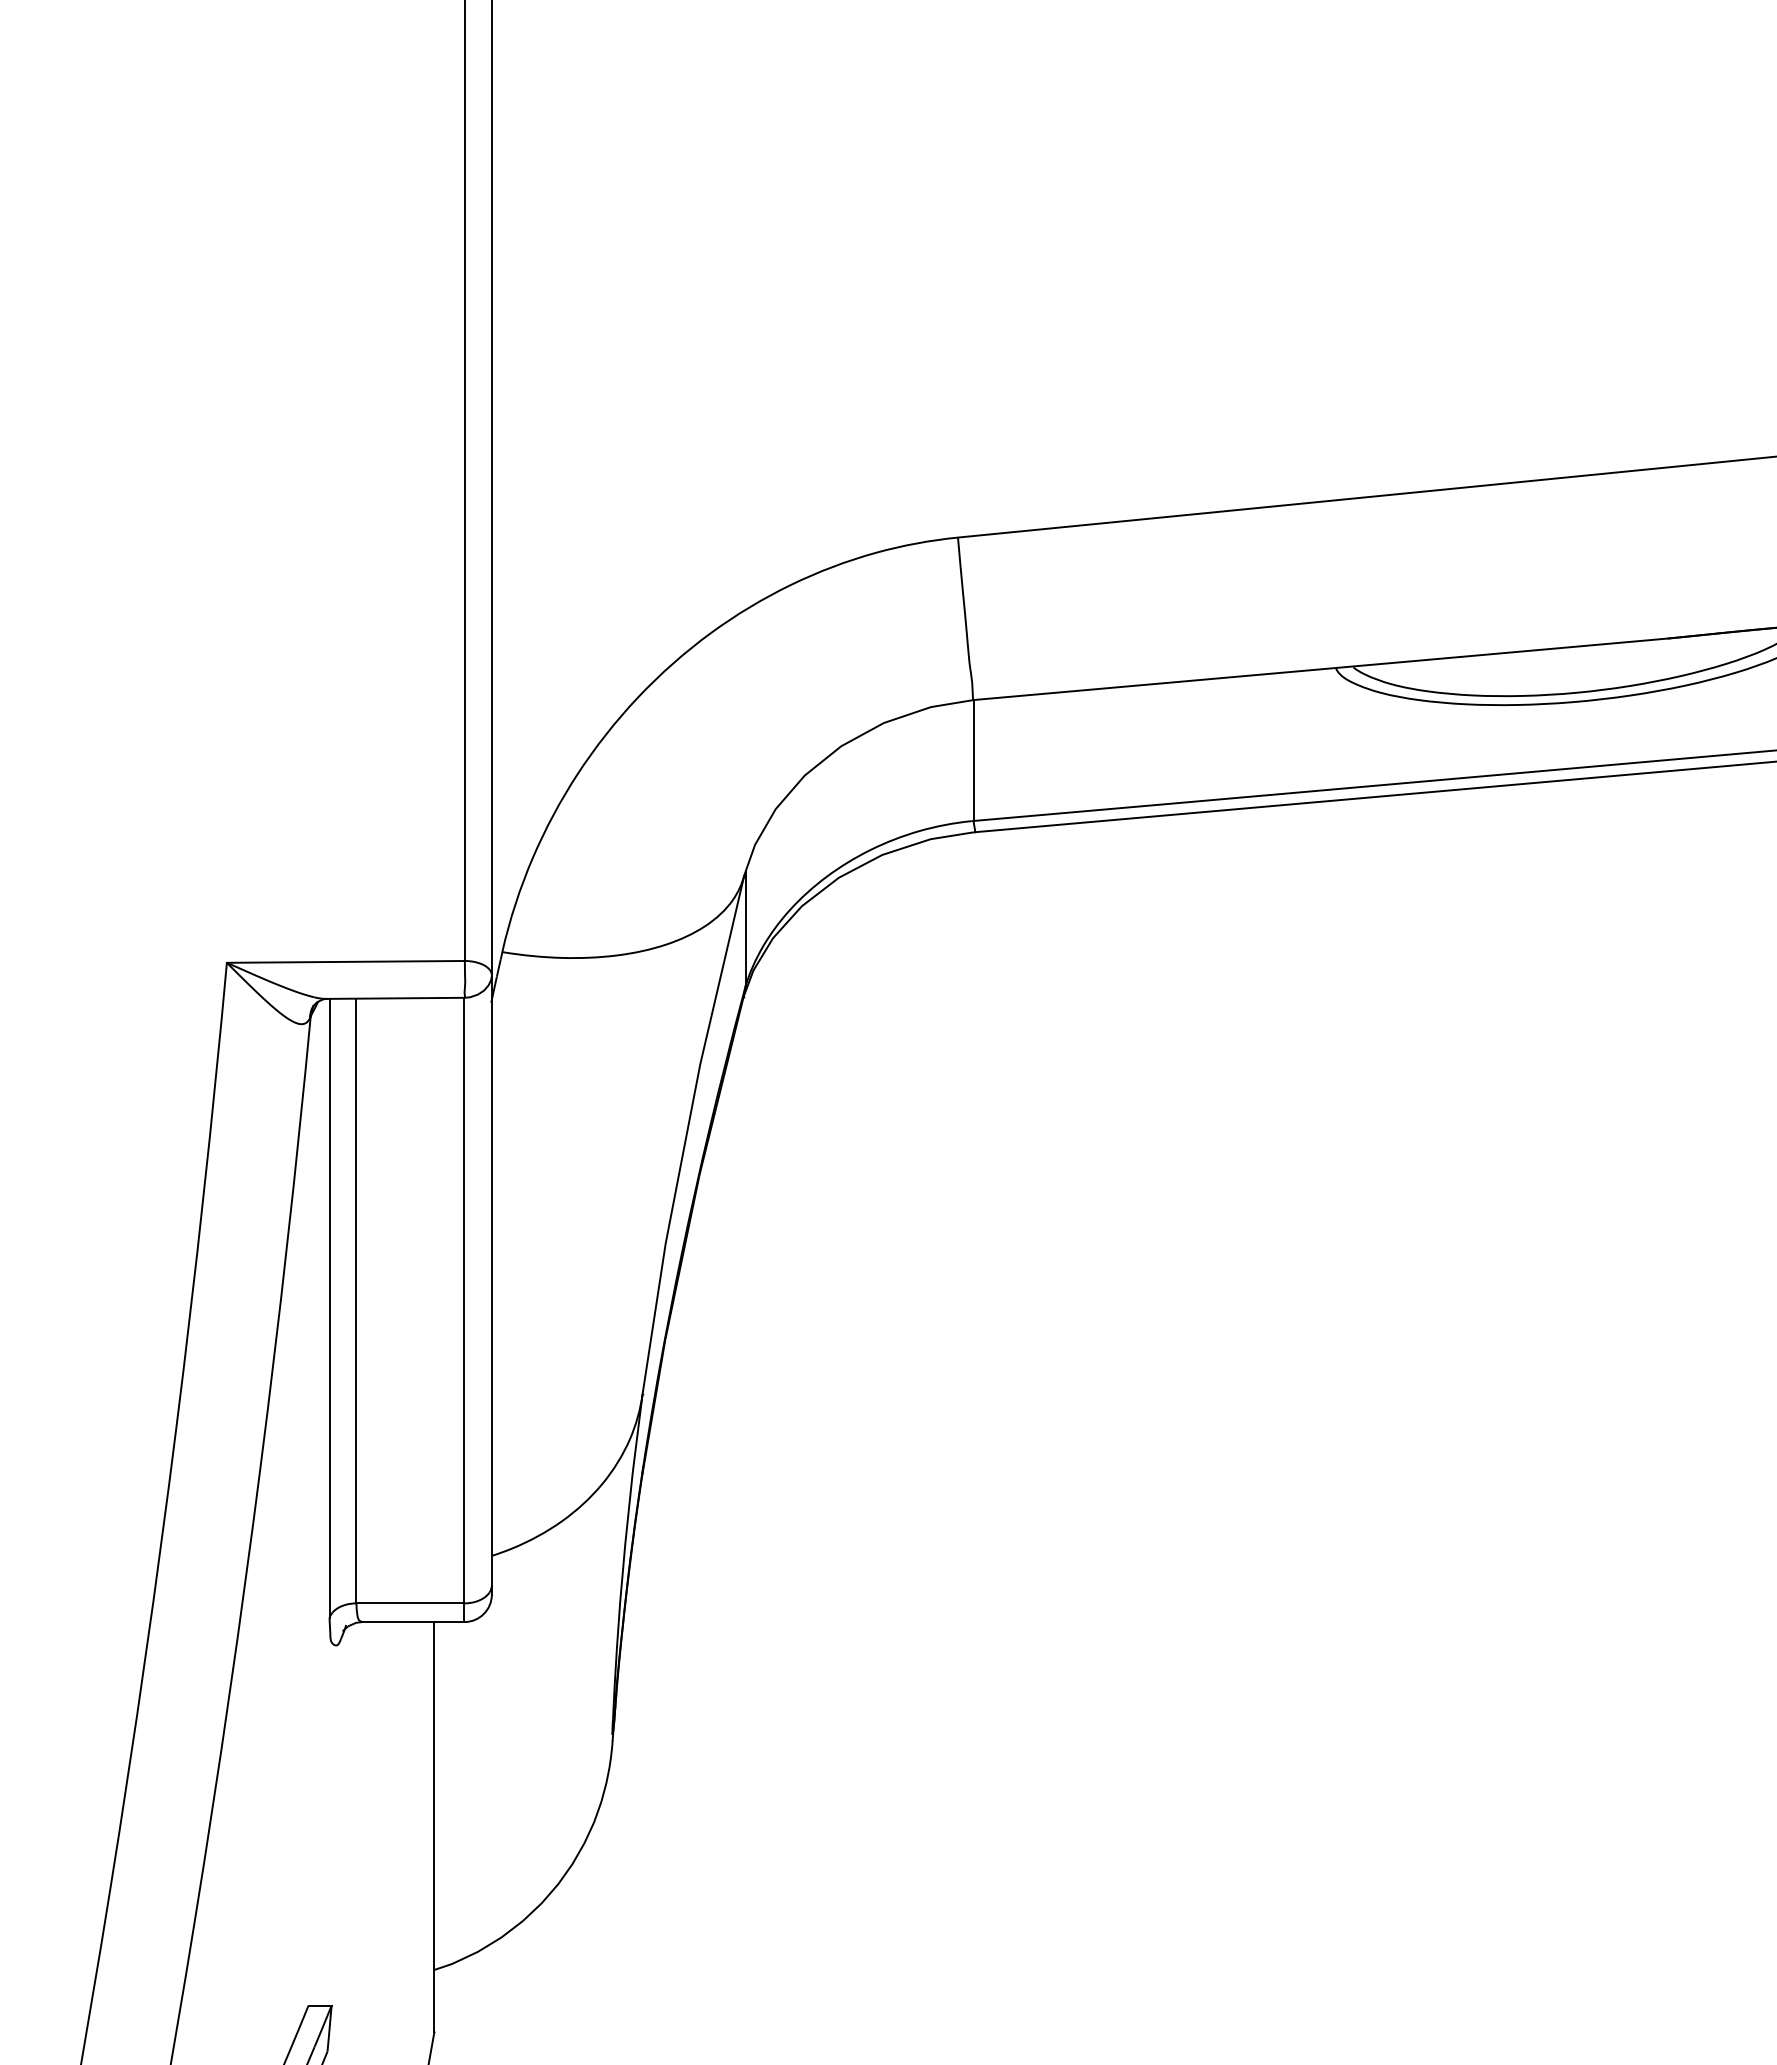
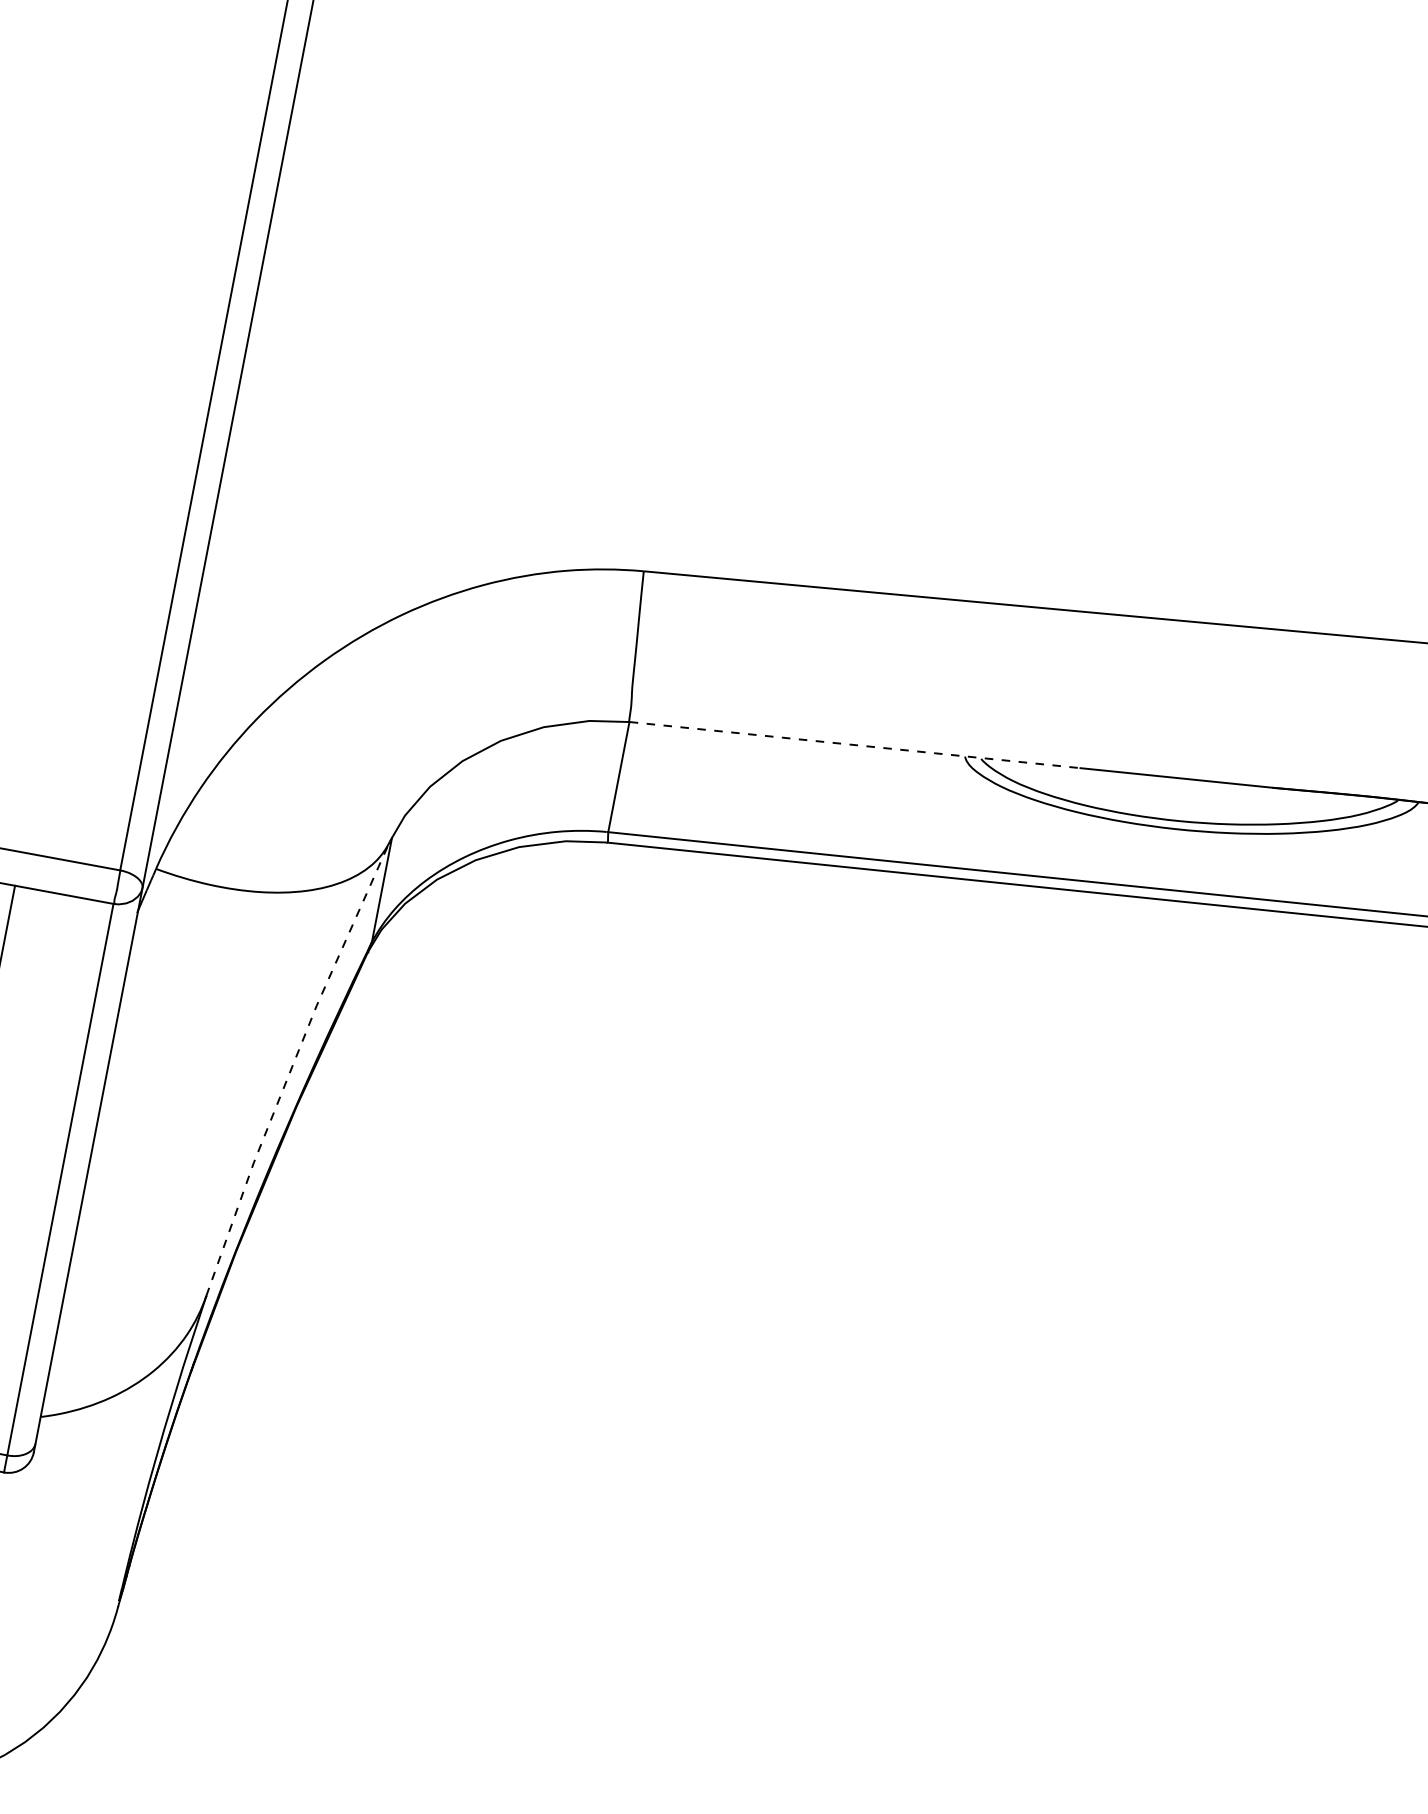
line: (1217, 678) -> (855, 745), solid -> dashed
line: (687, 1132) -> (293, 1065), solid -> dashed

